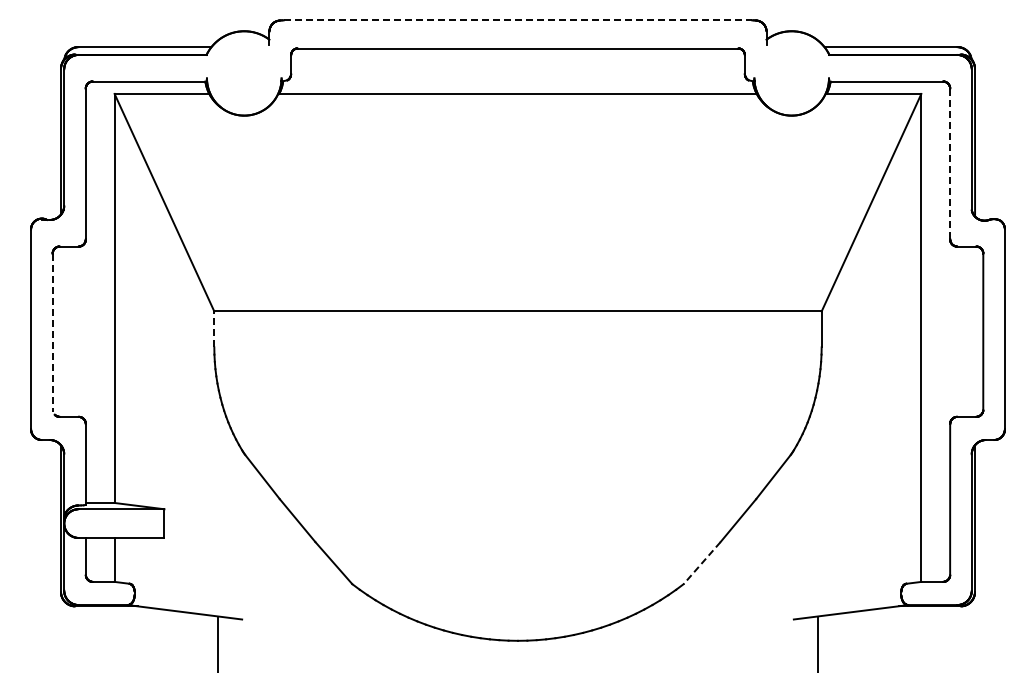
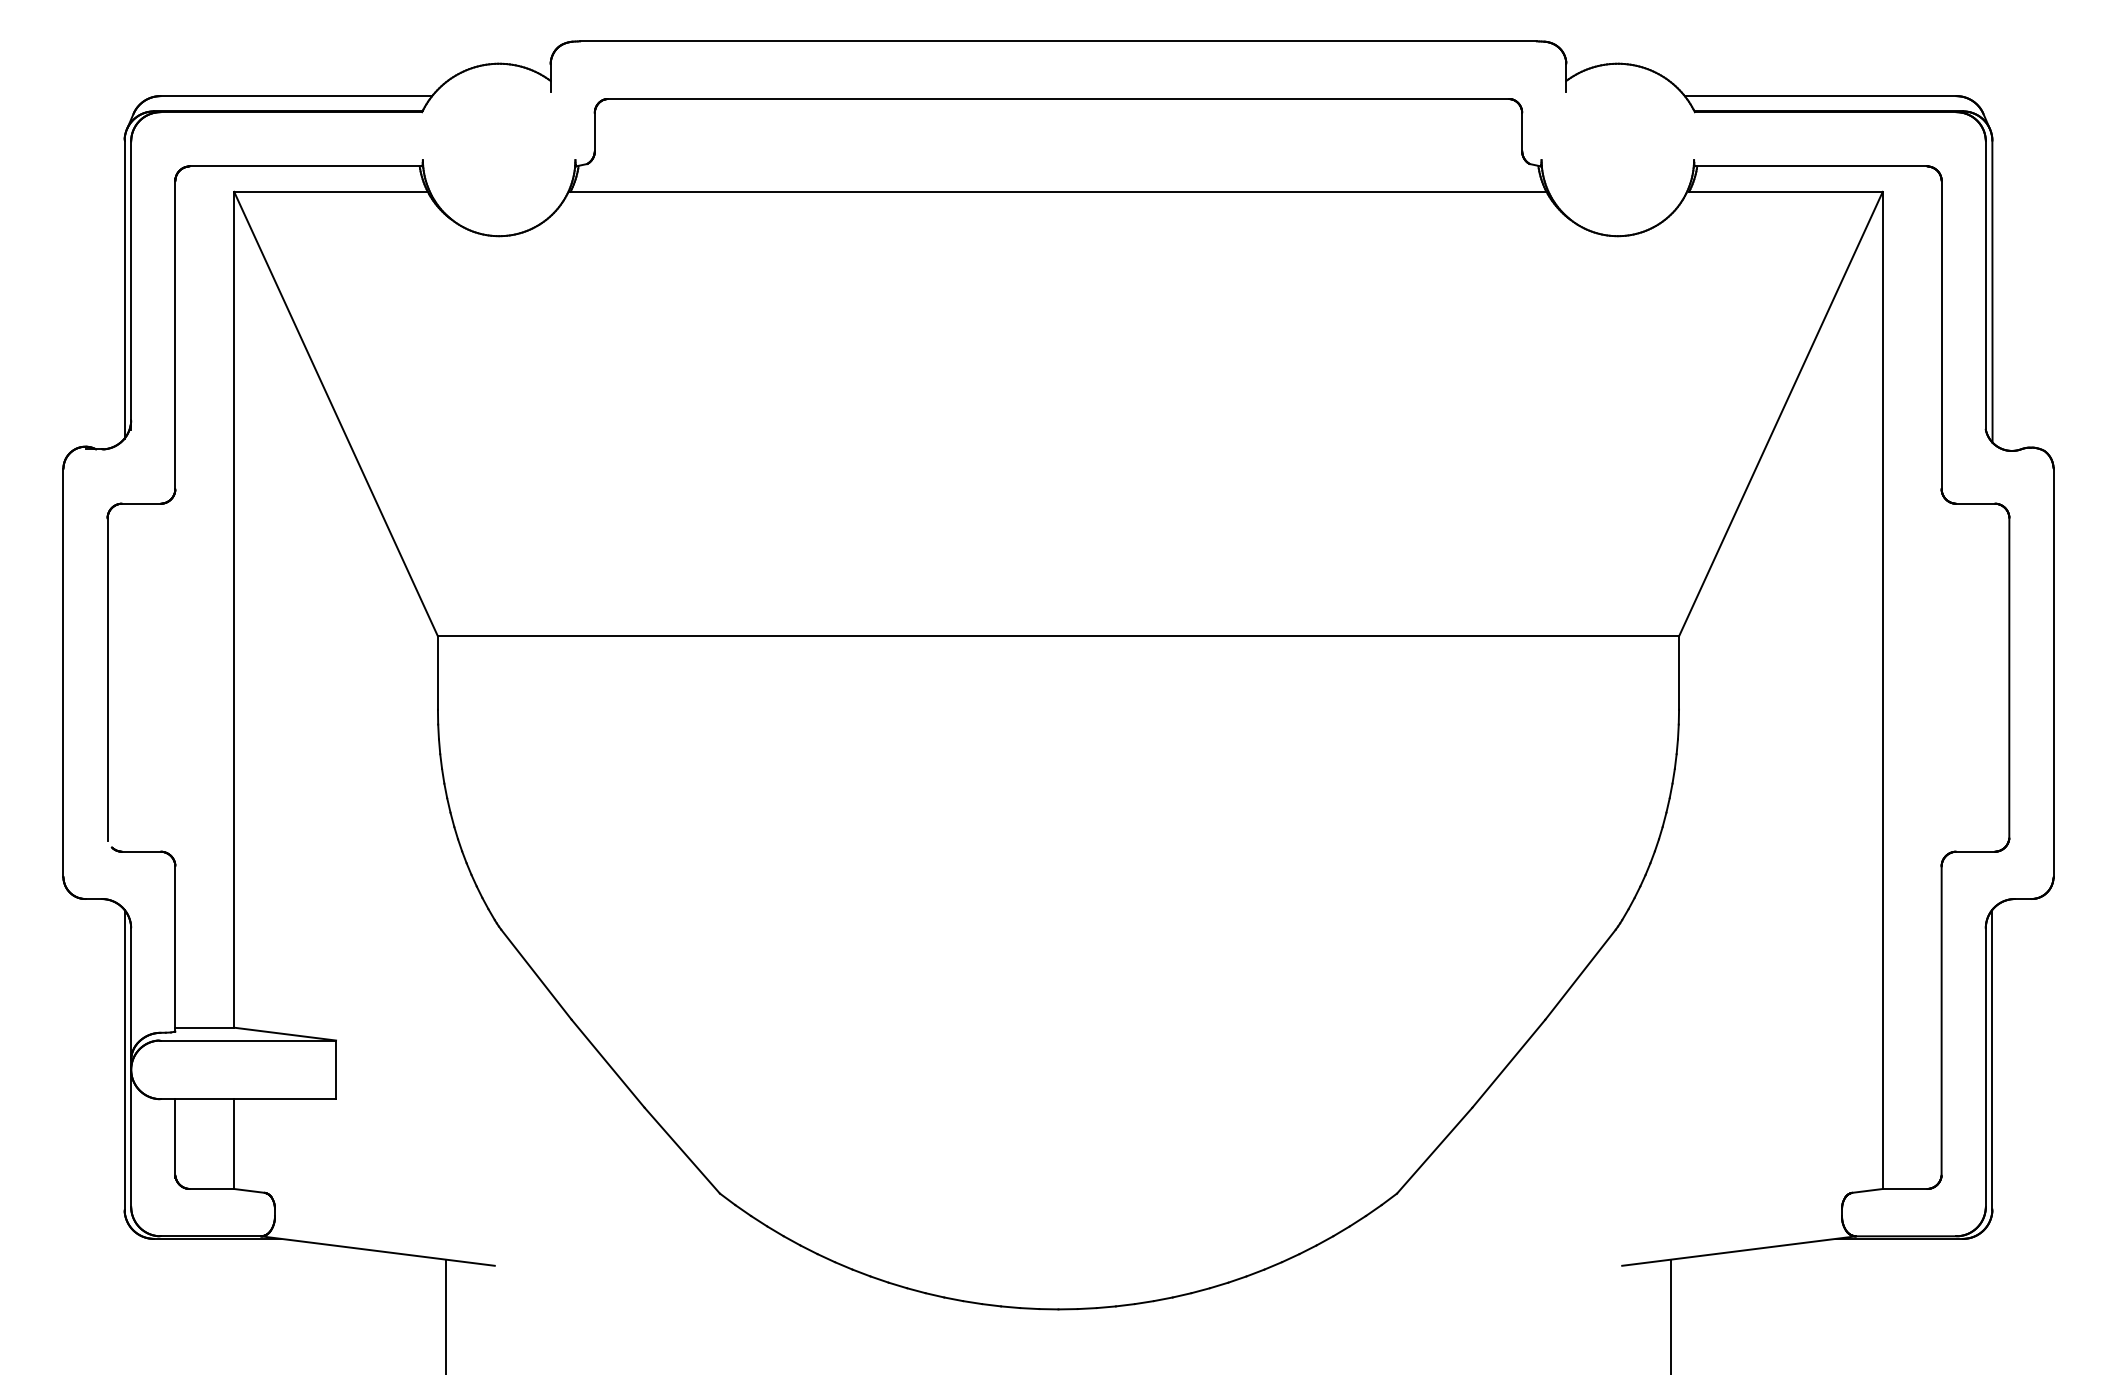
line: (518, 20) -> (1059, 41), dashed -> solid
line: (950, 163) -> (1942, 333), dashed -> solid
line: (214, 329) -> (438, 673), dashed -> solid
line: (52, 332) -> (107, 679), dashed -> solid
line: (702, 563) -> (1435, 1151), dashed -> solid

